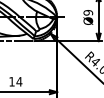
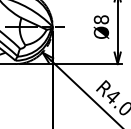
text: (88, 12) -> (101, 19), Ø9 -> Ø8

